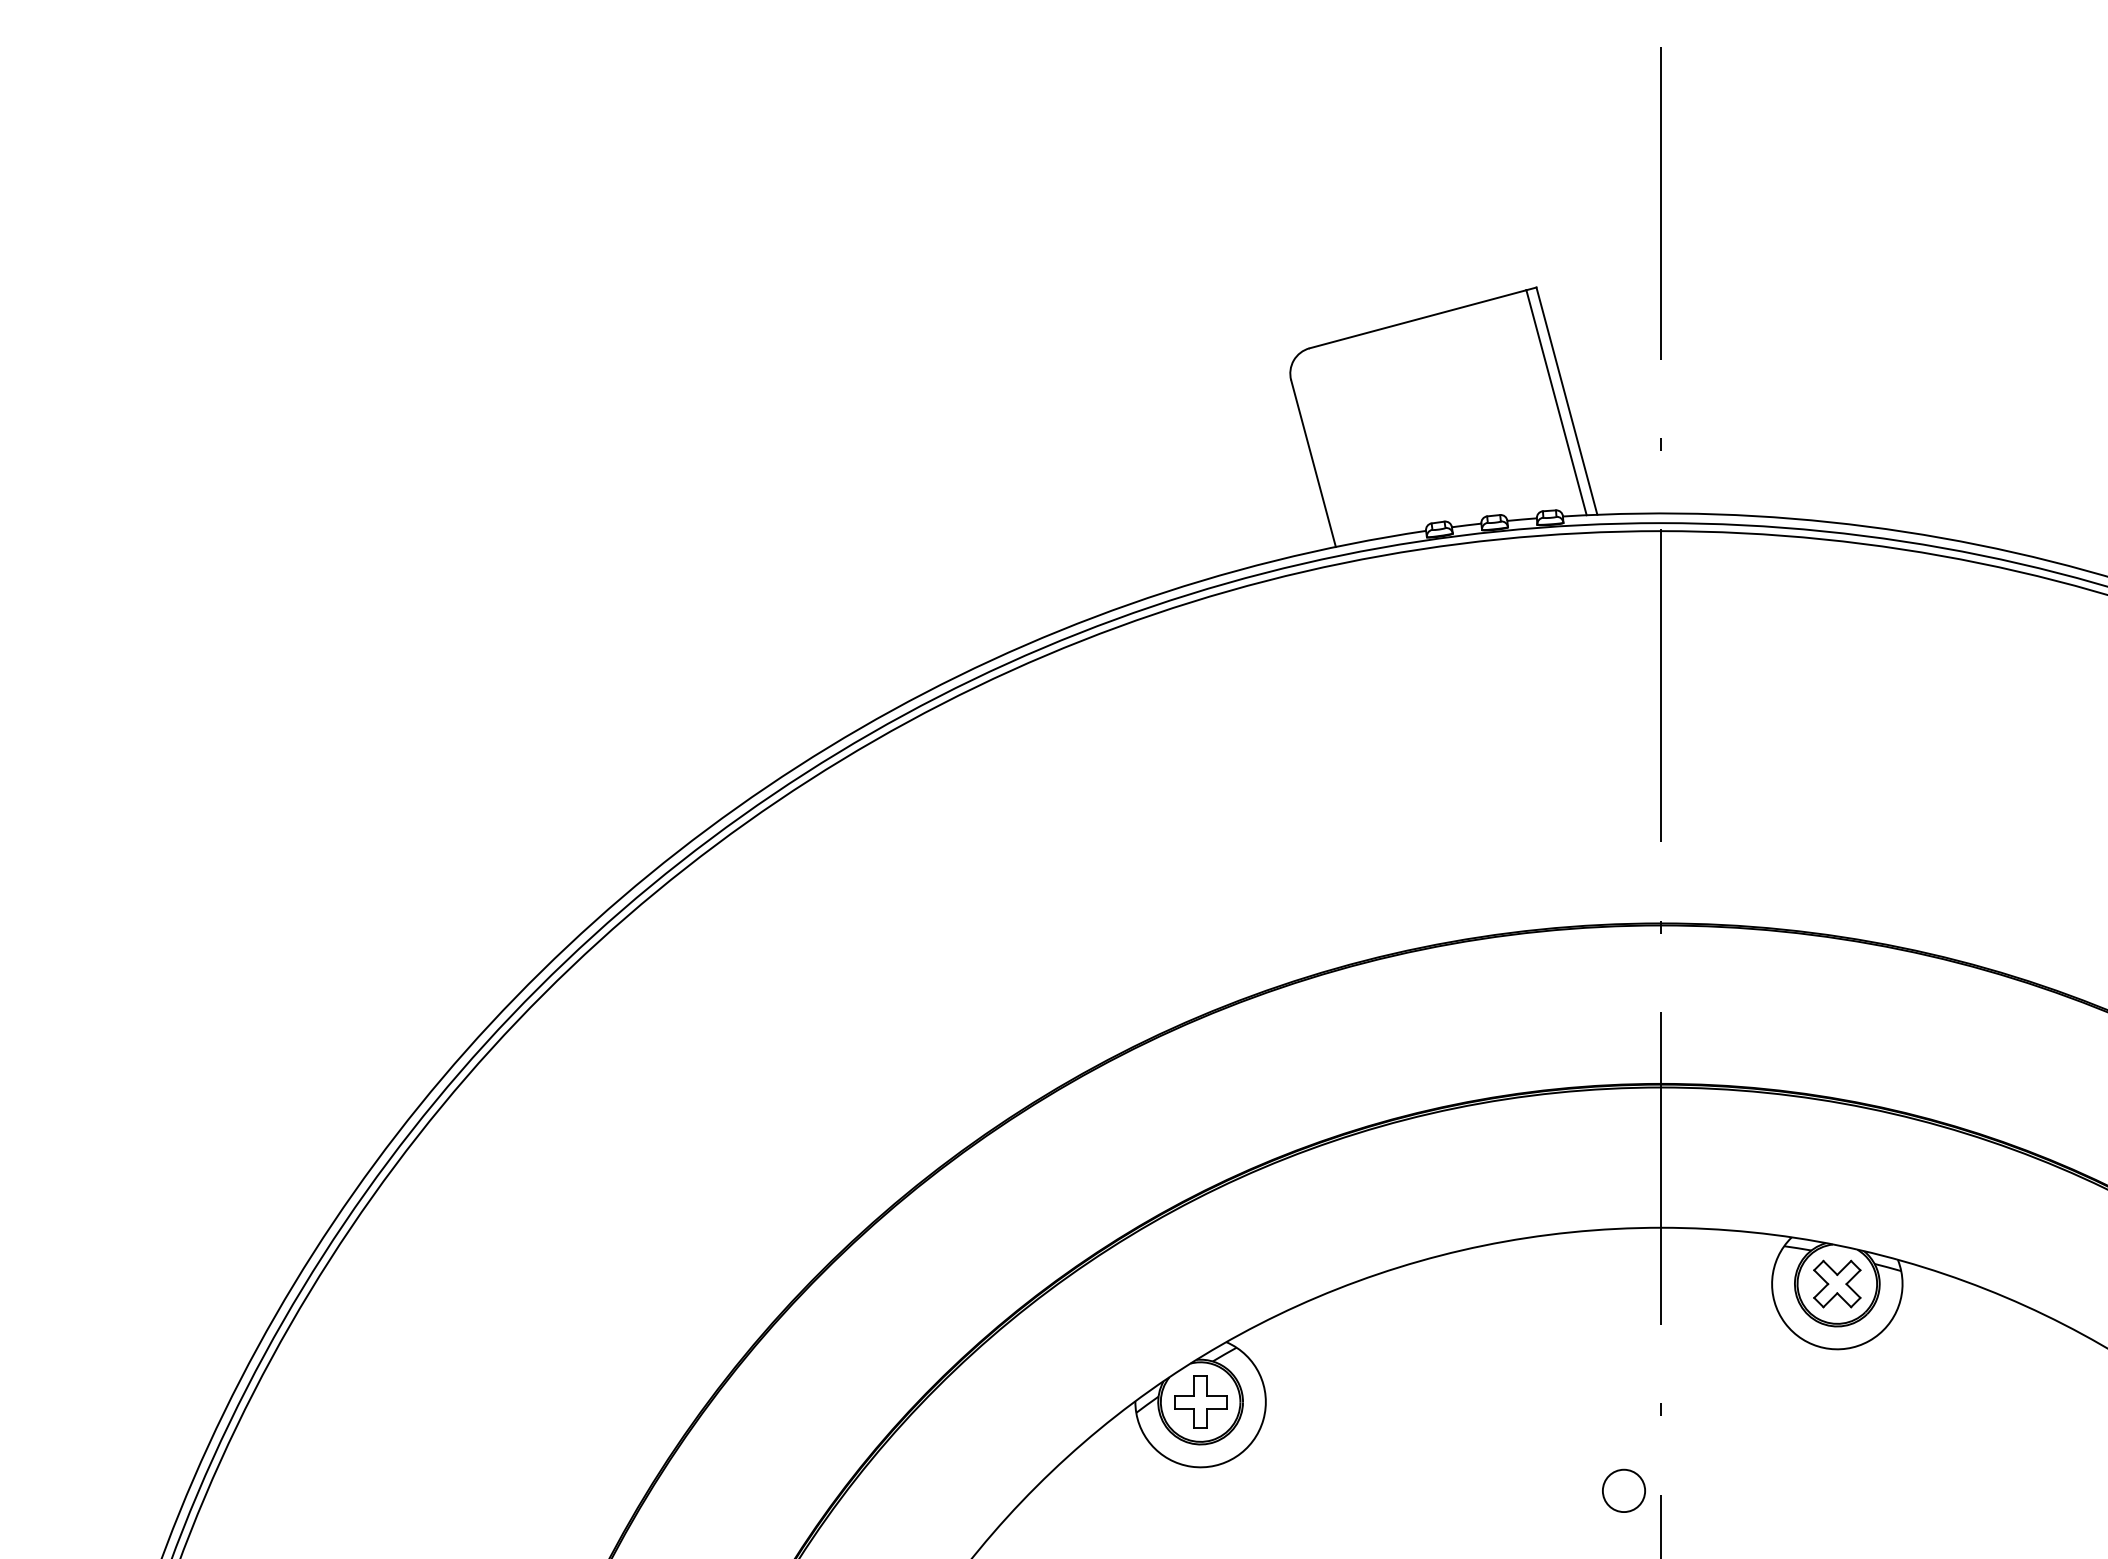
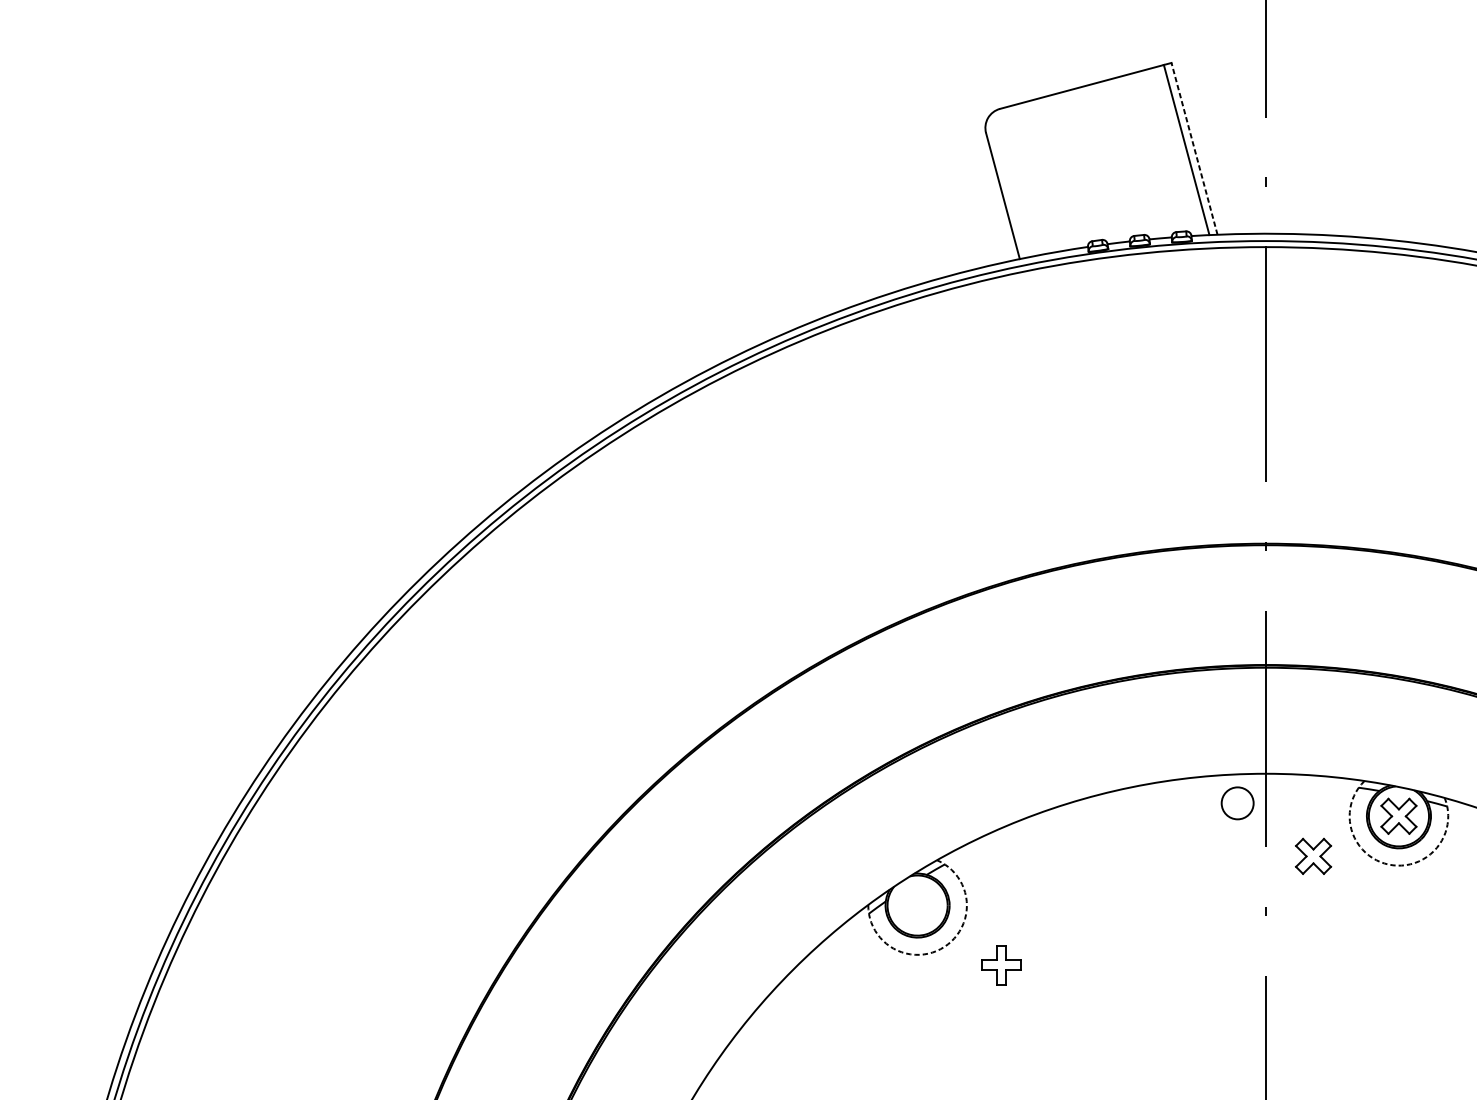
line: (1566, 401) -> (1194, 149), solid -> dashed
part: (1724, 1336) -> (1313, 855), added
arc: (1823, 1347) -> (1388, 864), solid -> dashed
part: (1200, 1401) -> (1001, 964), moved
arc: (1236, 1456) -> (944, 946), solid -> dashed
circle: (1623, 1490) -> (1237, 803), moved

